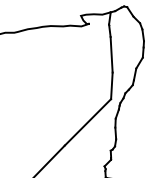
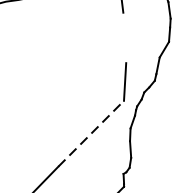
line: (111, 54) -> (124, 37), removed
line: (87, 122) -> (90, 133), solid -> dashed

